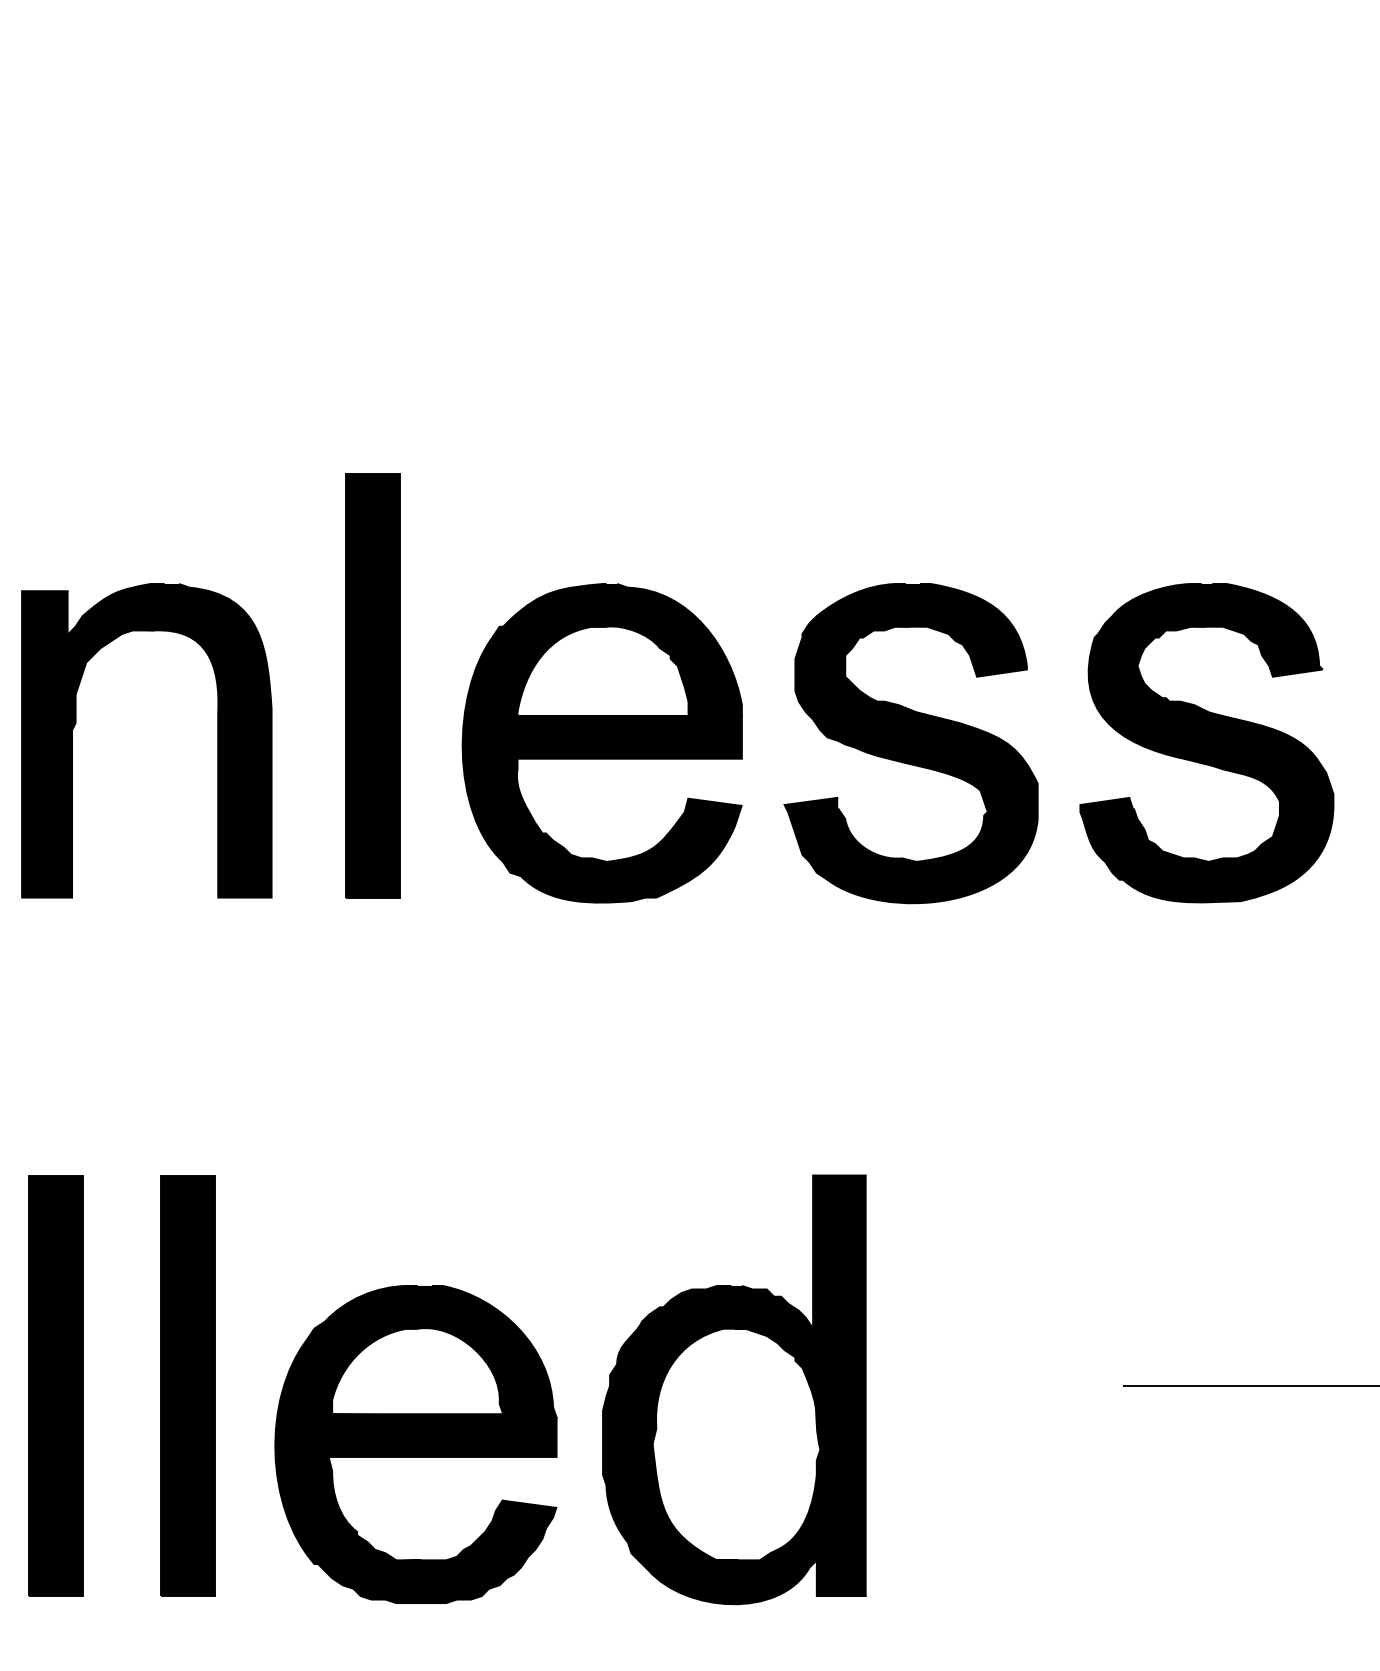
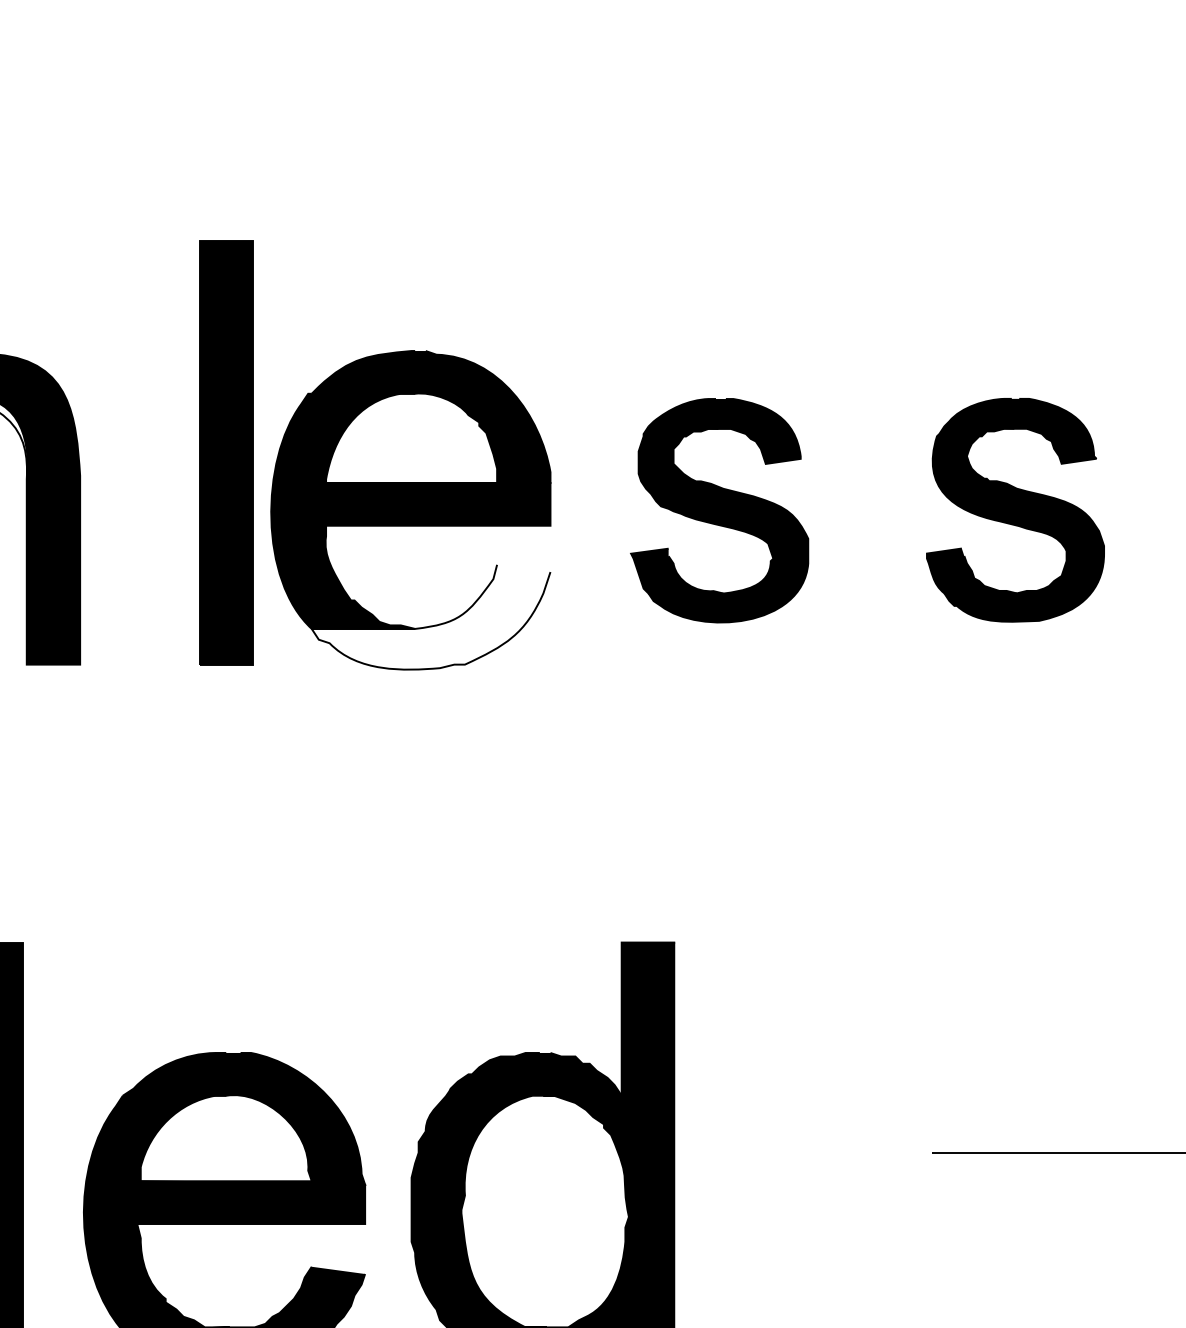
part: (372, 685) -> (226, 452), moved
part: (910, 743) -> (719, 510), size x0.7
part: (1206, 743) -> (1015, 510), size x0.7
fill: (622, 849) -> (431, 616), removed

